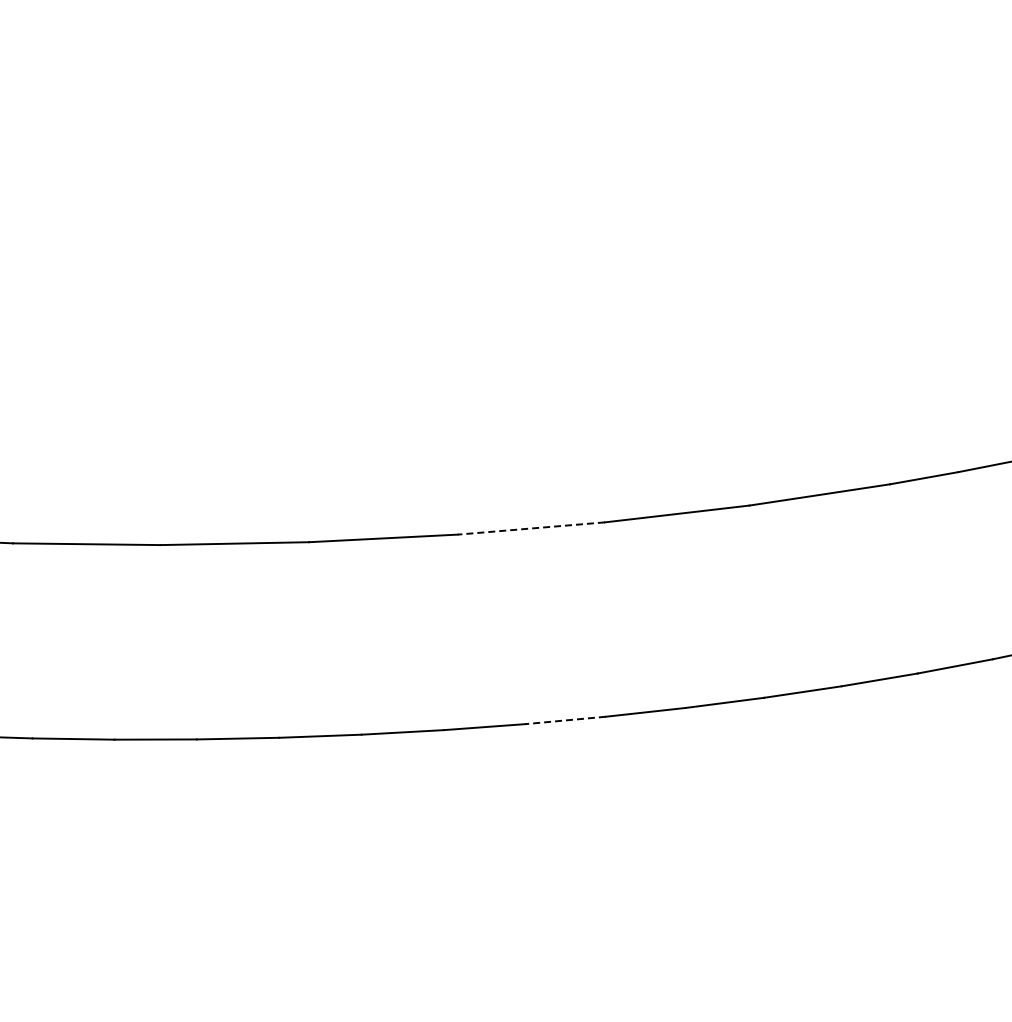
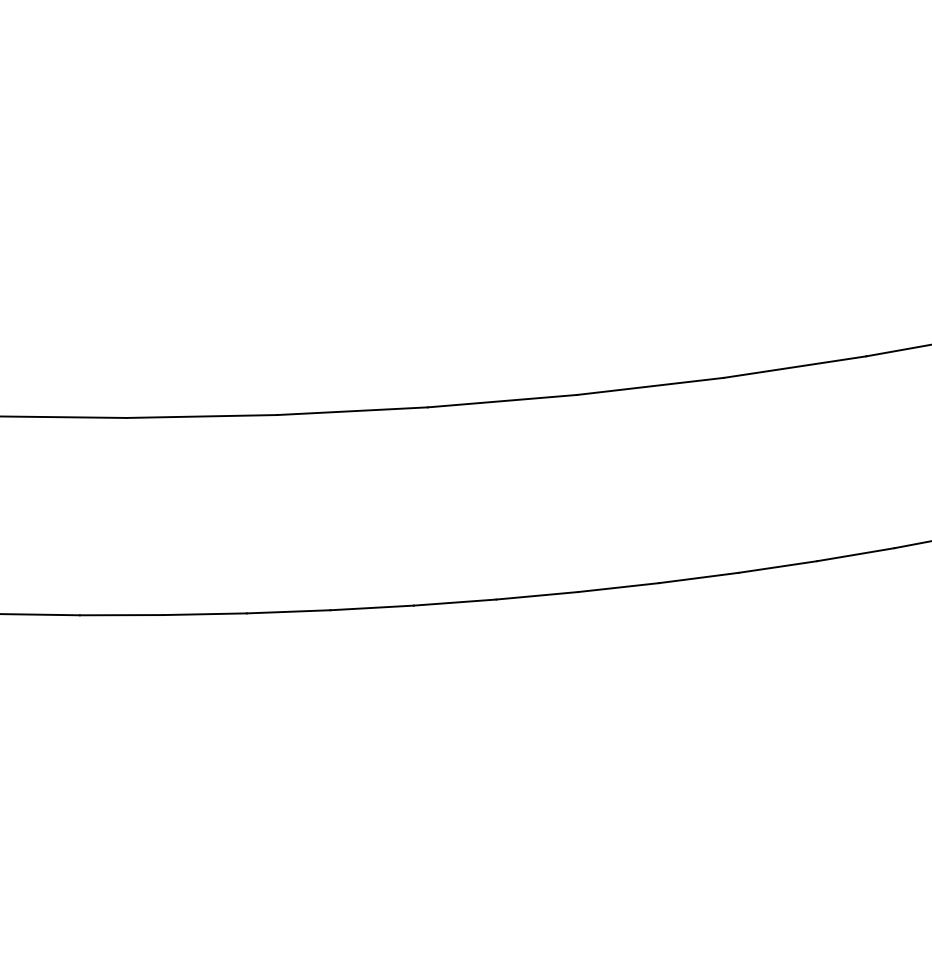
line: (531, 528) -> (502, 401), dashed -> solid
line: (565, 720) -> (537, 595), dashed -> solid

